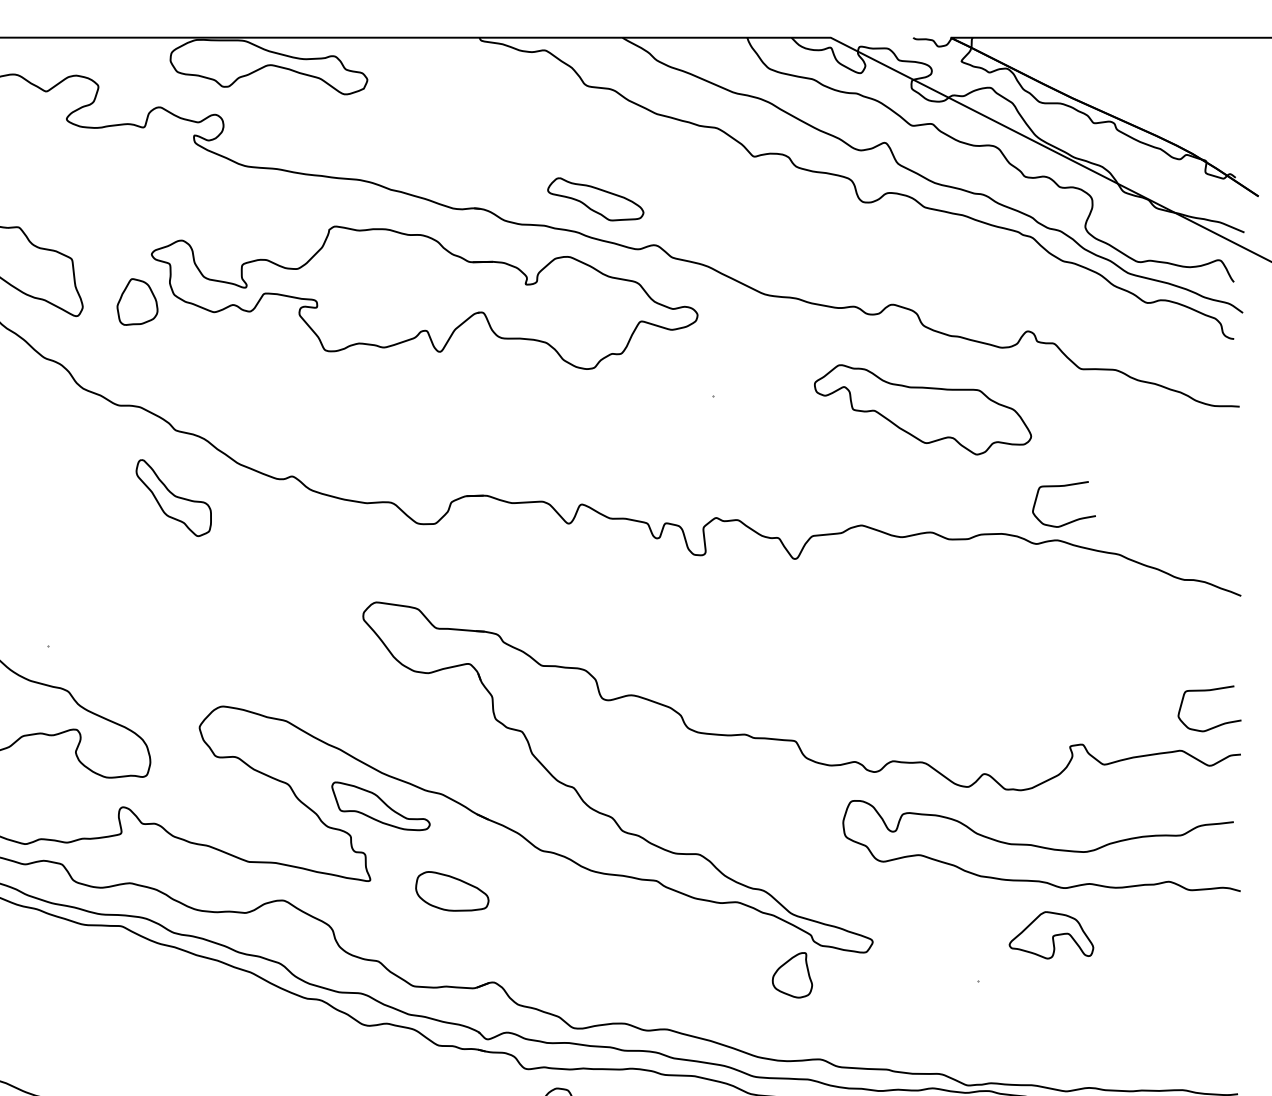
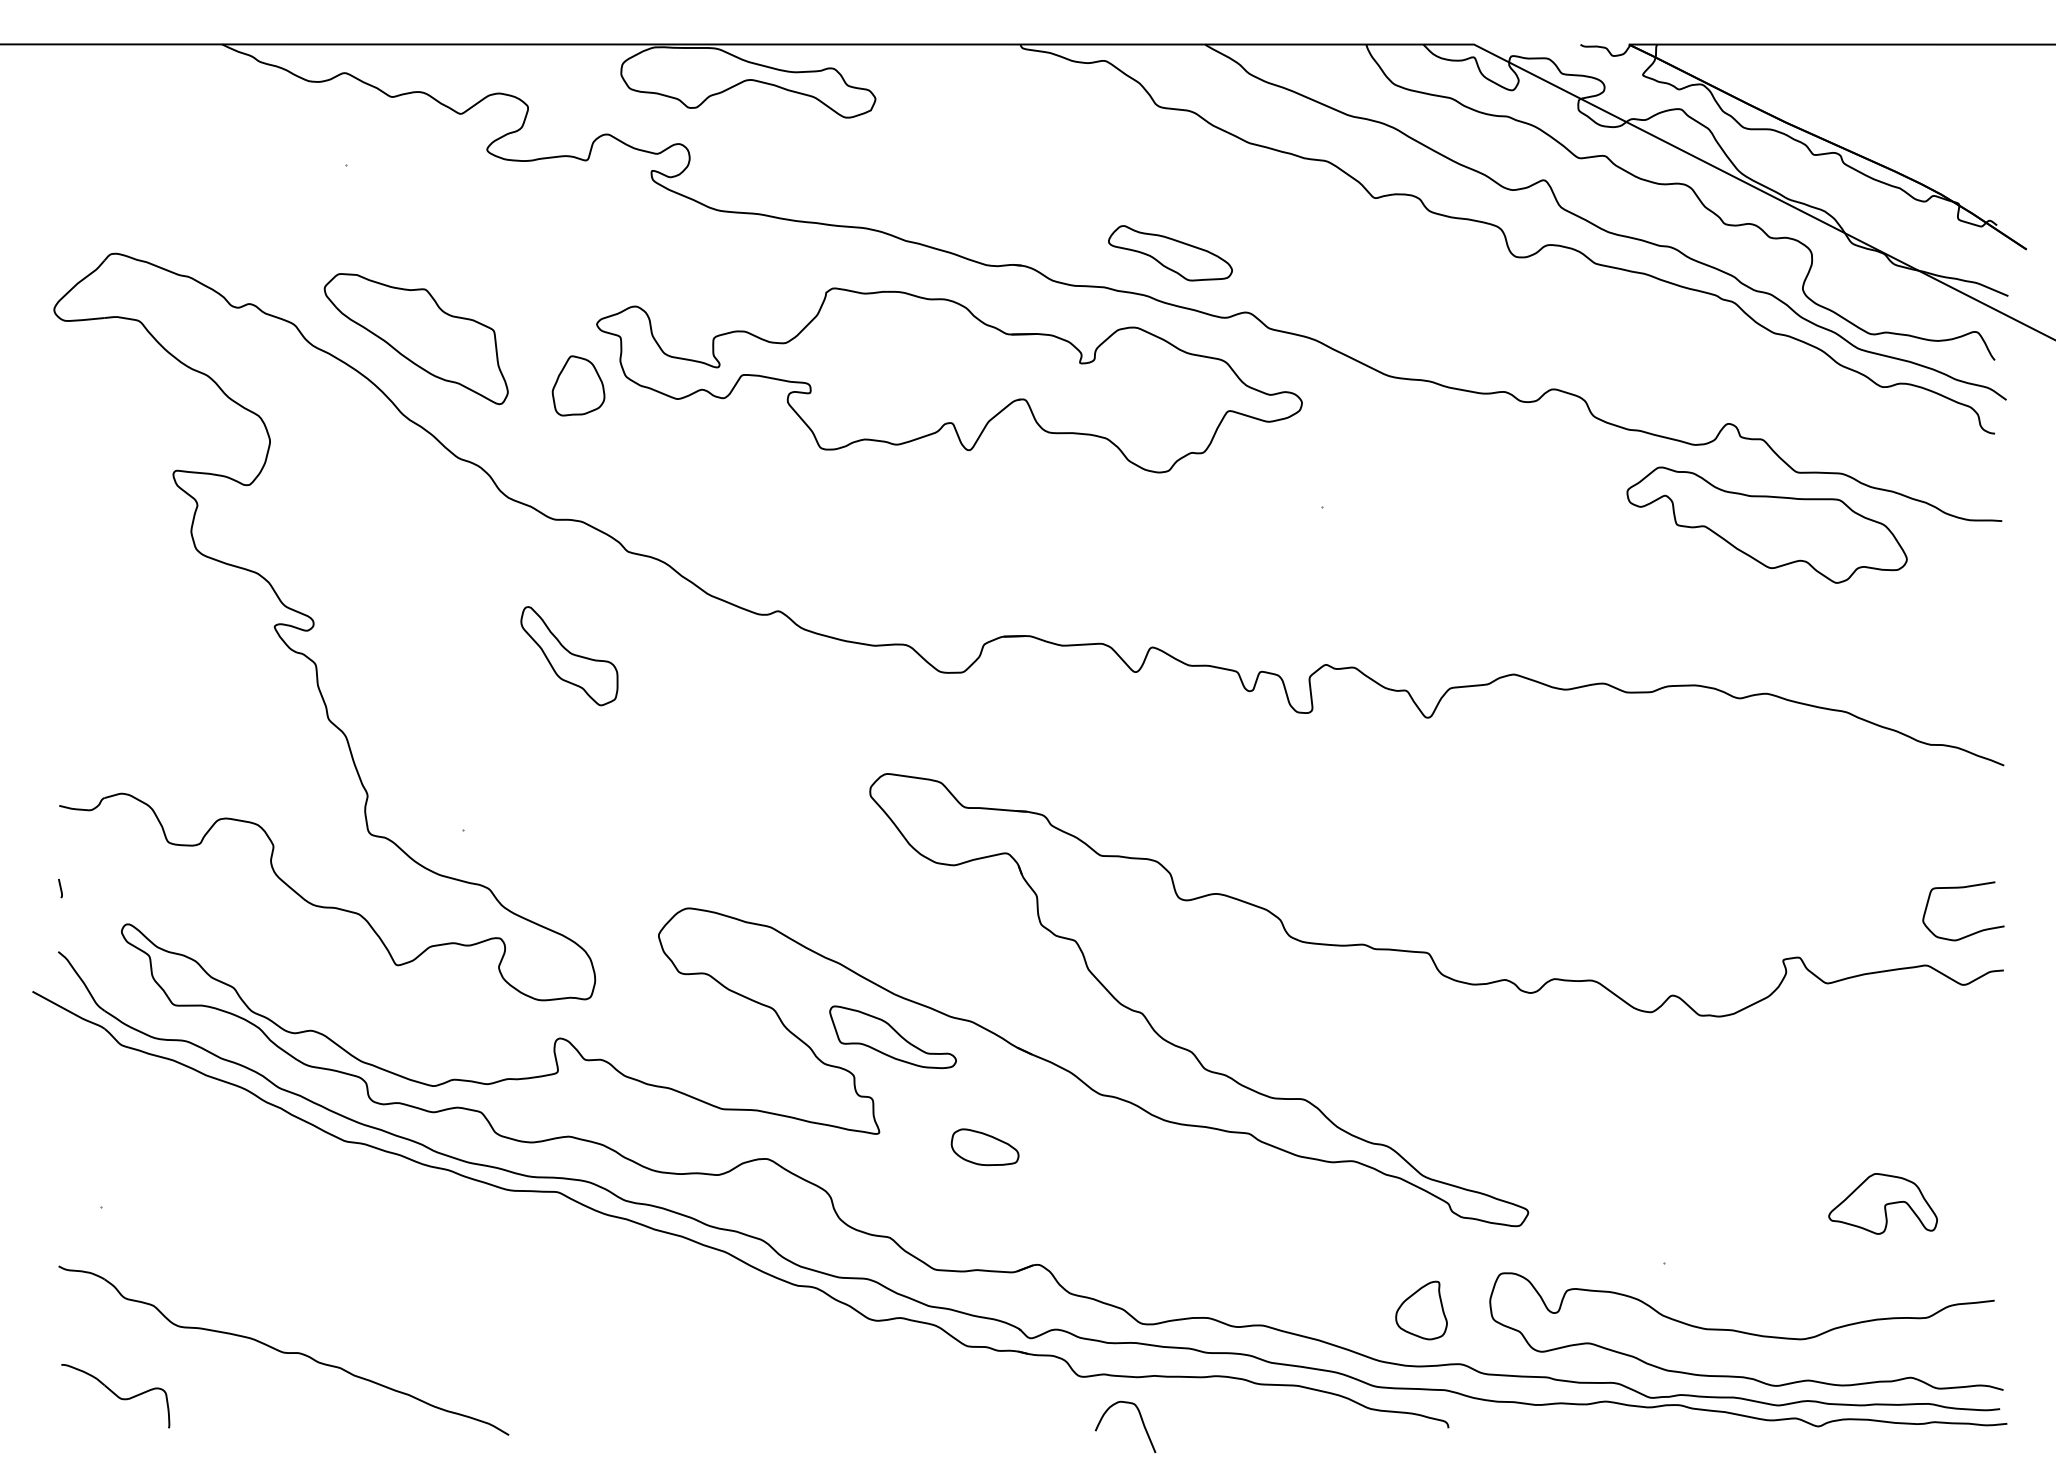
part: (922, 409) -> (1766, 524), moved
curve: (1064, 486) -> (1775, 624), removed
part: (173, 498) -> (569, 656), moved
curve: (1041, 846) -> (1746, 1332), moved
part: (451, 891) -> (984, 1147), size x0.71
part: (1051, 935) -> (1882, 1203), moved
part: (792, 975) -> (1421, 1310), moved

